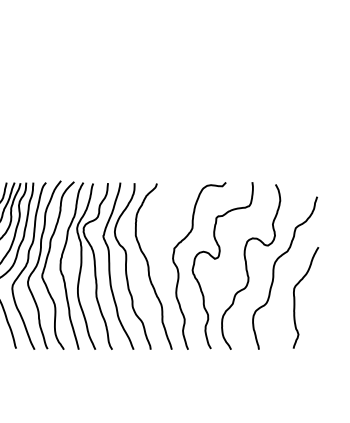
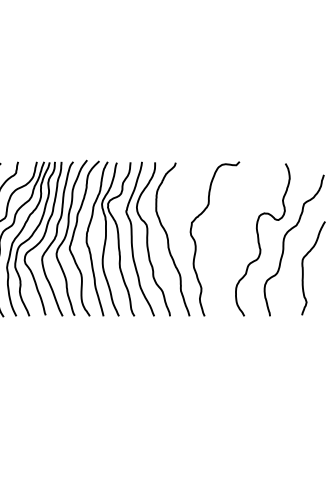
curve: (218, 259) -> (232, 232), removed

